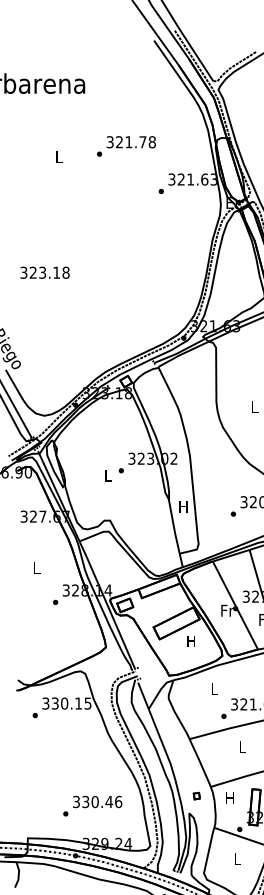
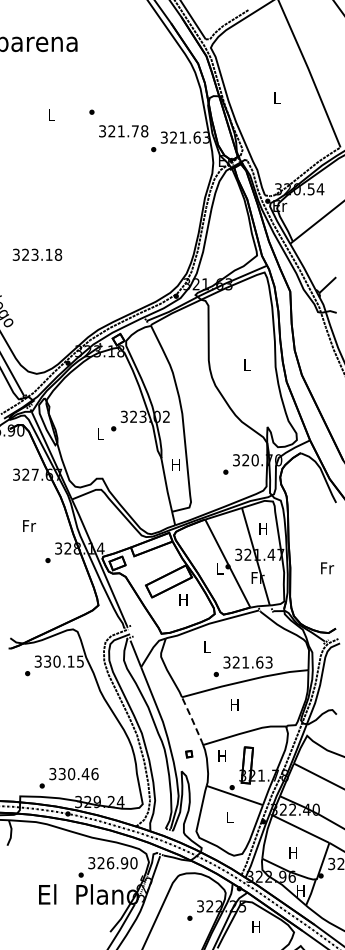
text: (131, 142) -> (123, 131), moved
text: (45, 272) -> (37, 254), moved
text: (37, 567) -> (29, 525), L -> Fr
text: (227, 610) -> (219, 568), Fr -> L
text: (242, 746) -> (234, 704), L -> H
line: (201, 763) -> (193, 721), solid -> dashed
text: (92, 806) -> (68, 778), moved

